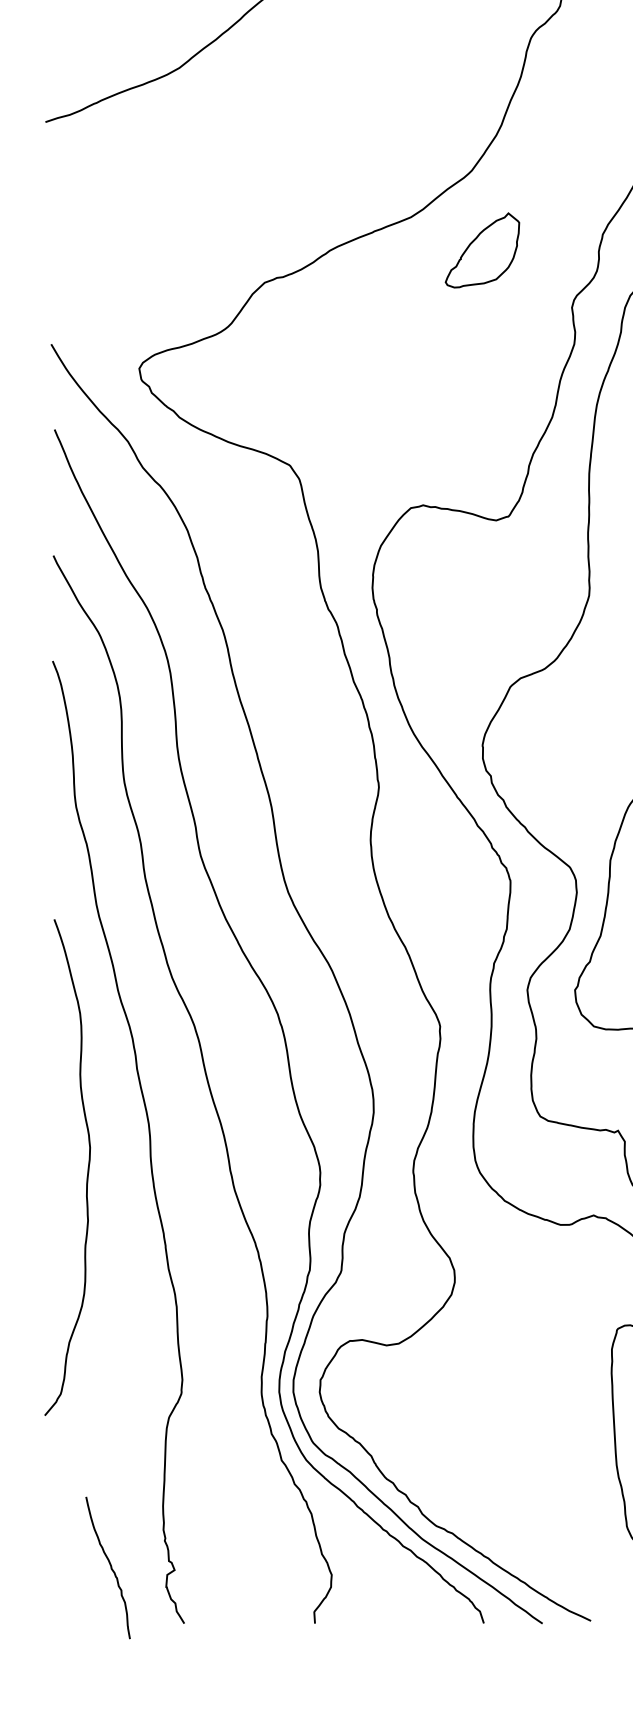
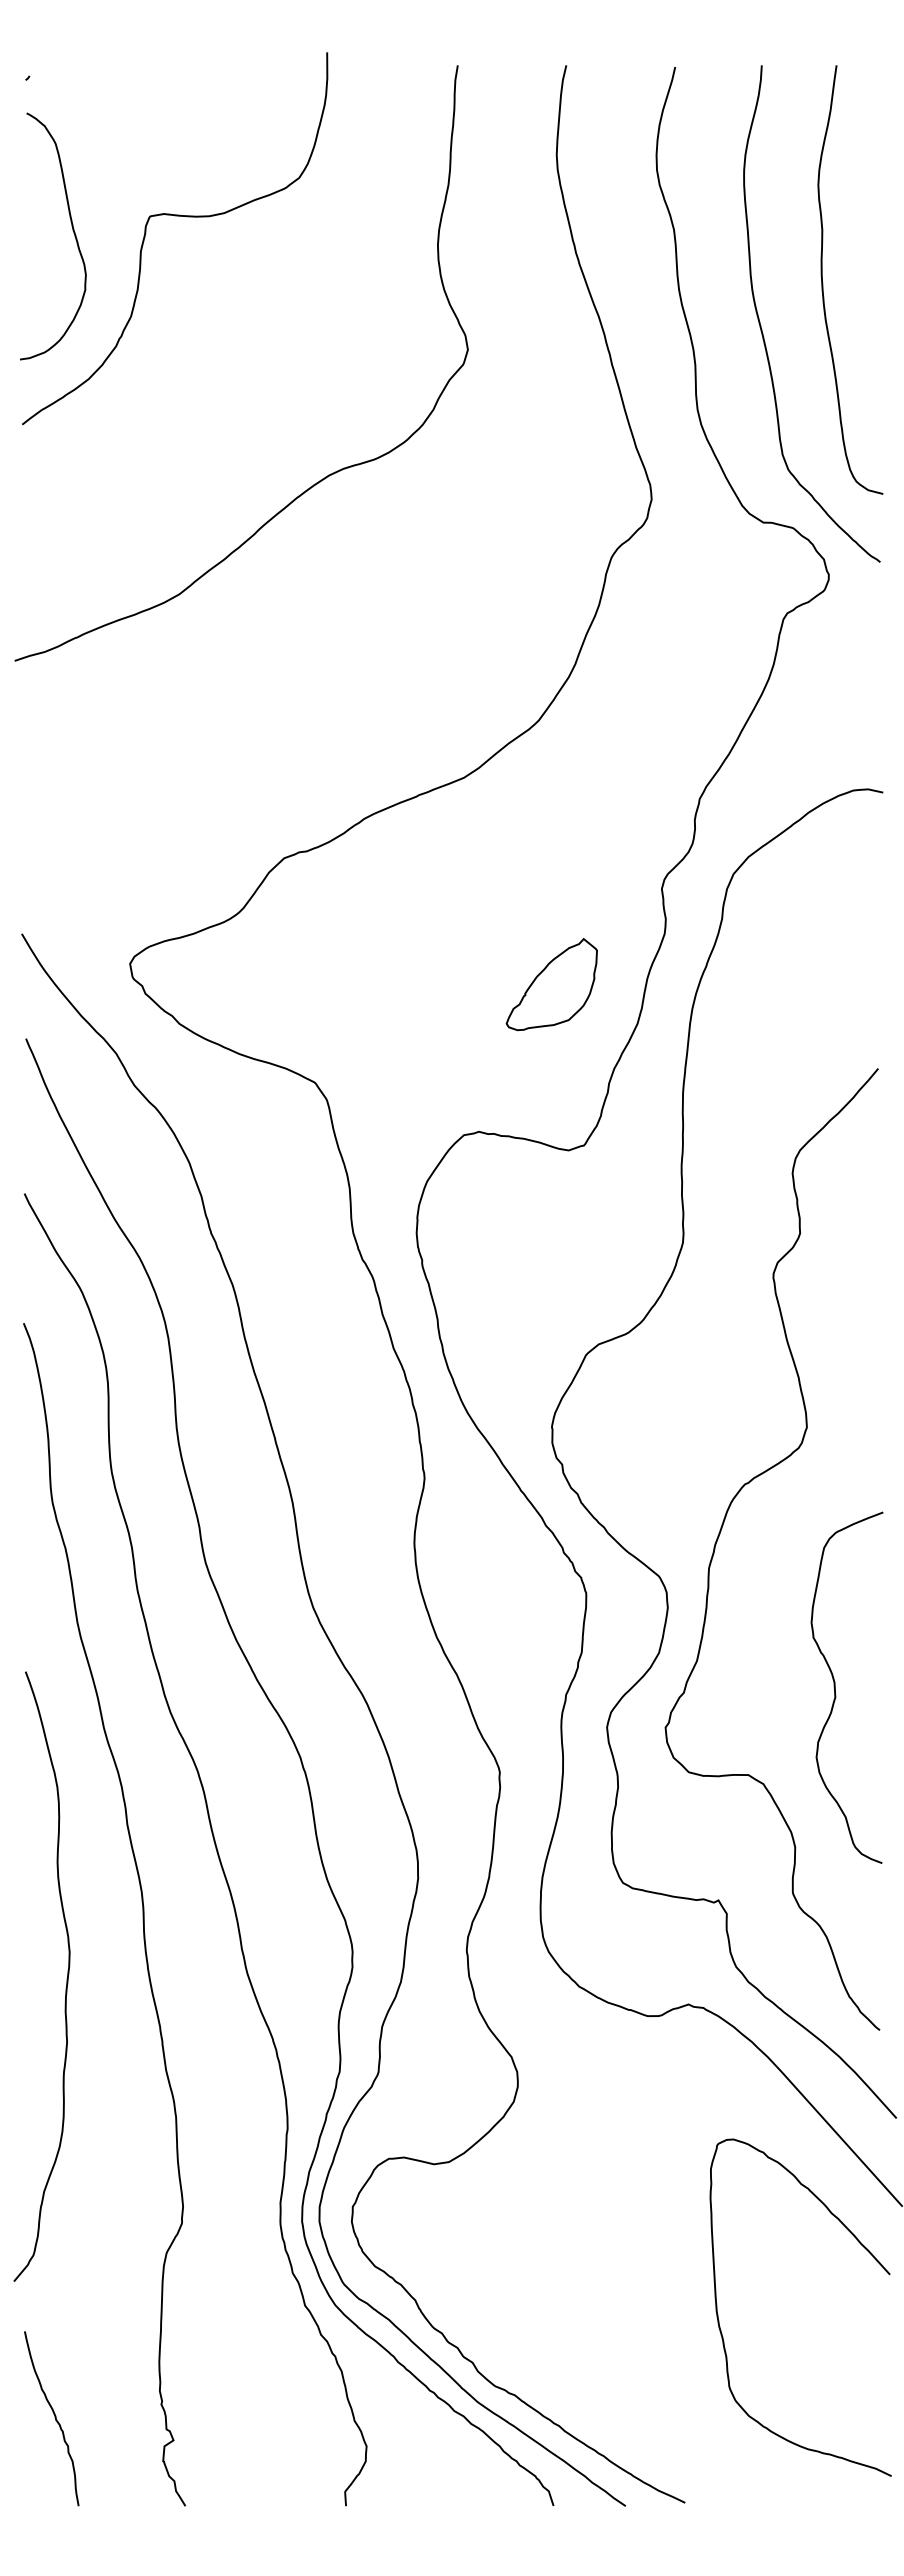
part: (482, 250) -> (551, 984), moved
curve: (87, 1169) -> (66, 1978), moved
curve: (110, 1566) -> (54, 2417), moved

